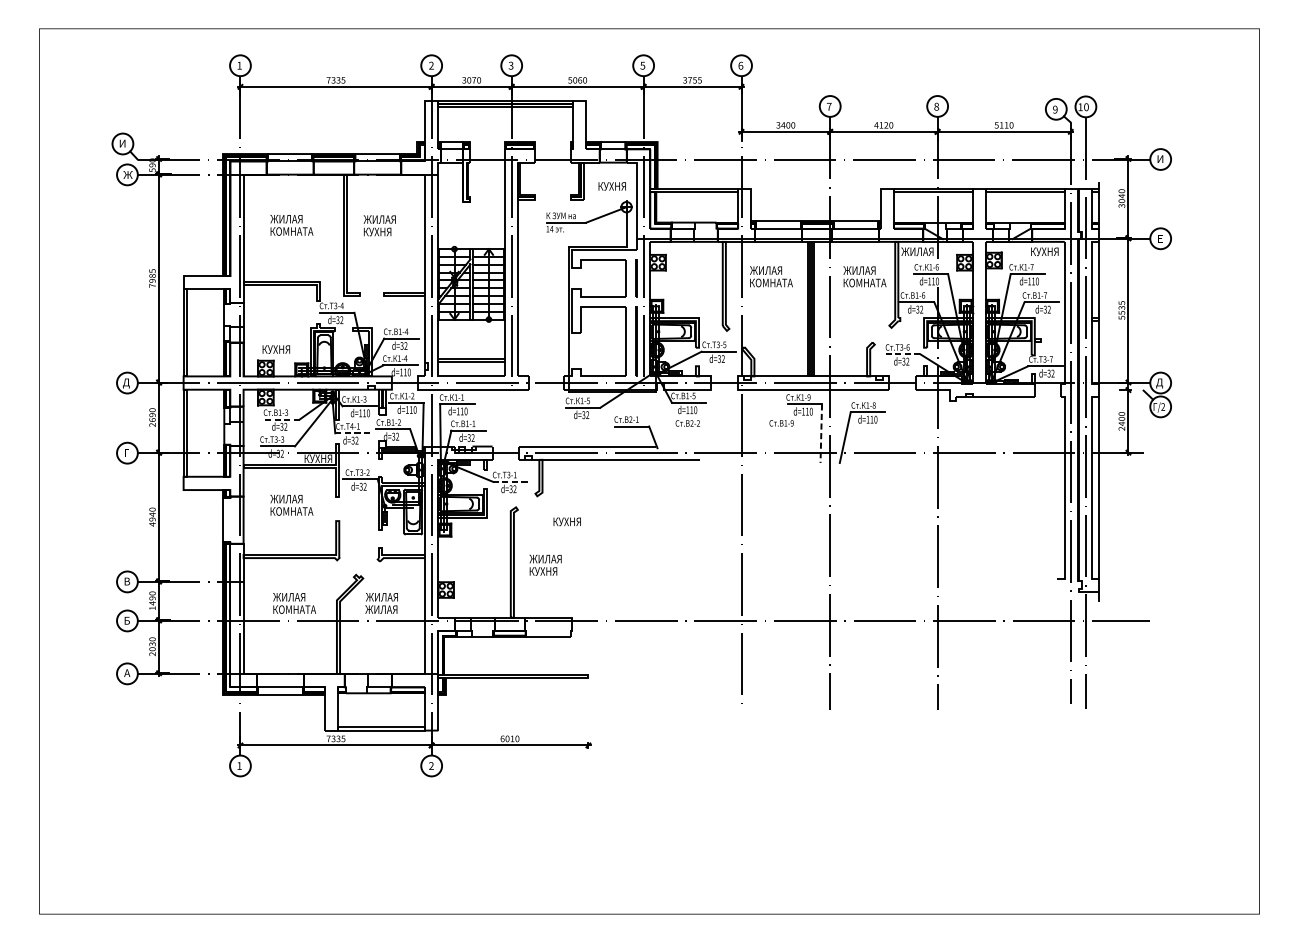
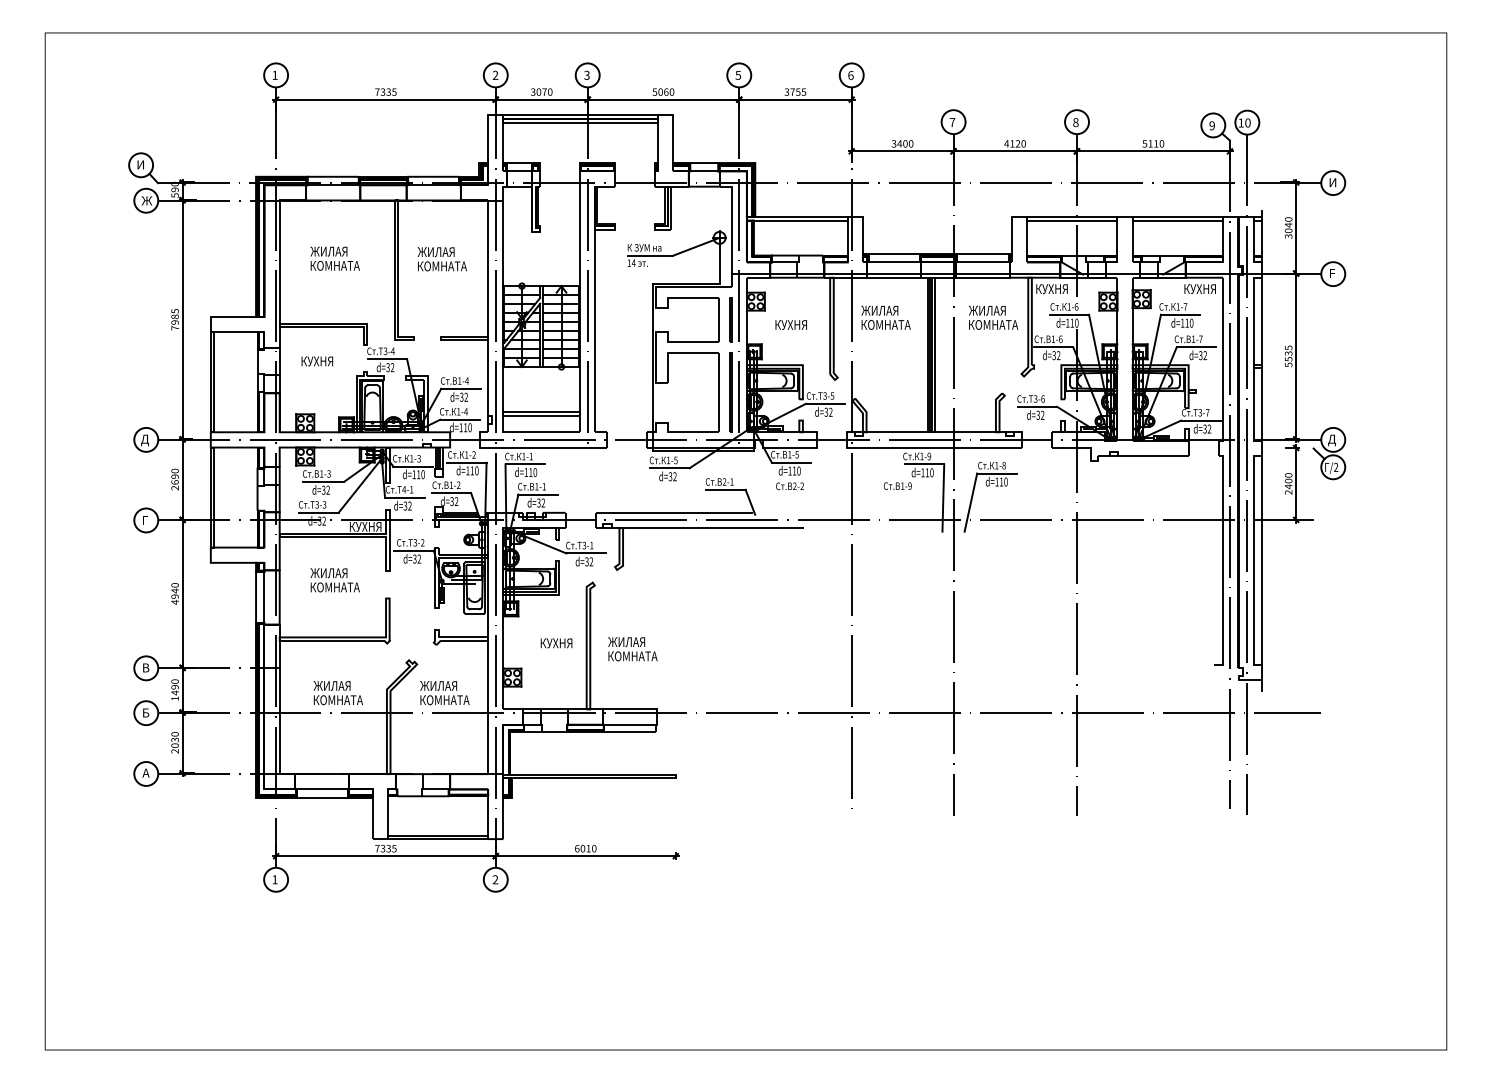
text: (611, 185) -> (790, 324), moved
text: (387, 232) -> (445, 266), КУХНЯ -> КОМНАТА
text: (917, 252) -> (1053, 289), ЖИЛАЯ -> КУХНЯ
text: (276, 349) -> (317, 361), moved
line: (903, 353) -> (1037, 406), dashed -> solid
line: (281, 419) -> (323, 481), dashed -> solid
line: (352, 433) -> (404, 497), dashed -> solid
line: (821, 434) -> (943, 498), dashed -> solid
line: (510, 481) -> (586, 553), dashed -> solid
line: (230, 520) -> (264, 597), added
text: (567, 521) -> (556, 643), moved
text: (553, 571) -> (635, 656), КУХНЯ -> КОМНАТА
text: (387, 609) -> (444, 700), ЖИЛАЯ -> КОМНАТА
line: (548, 630) -> (629, 724), added

